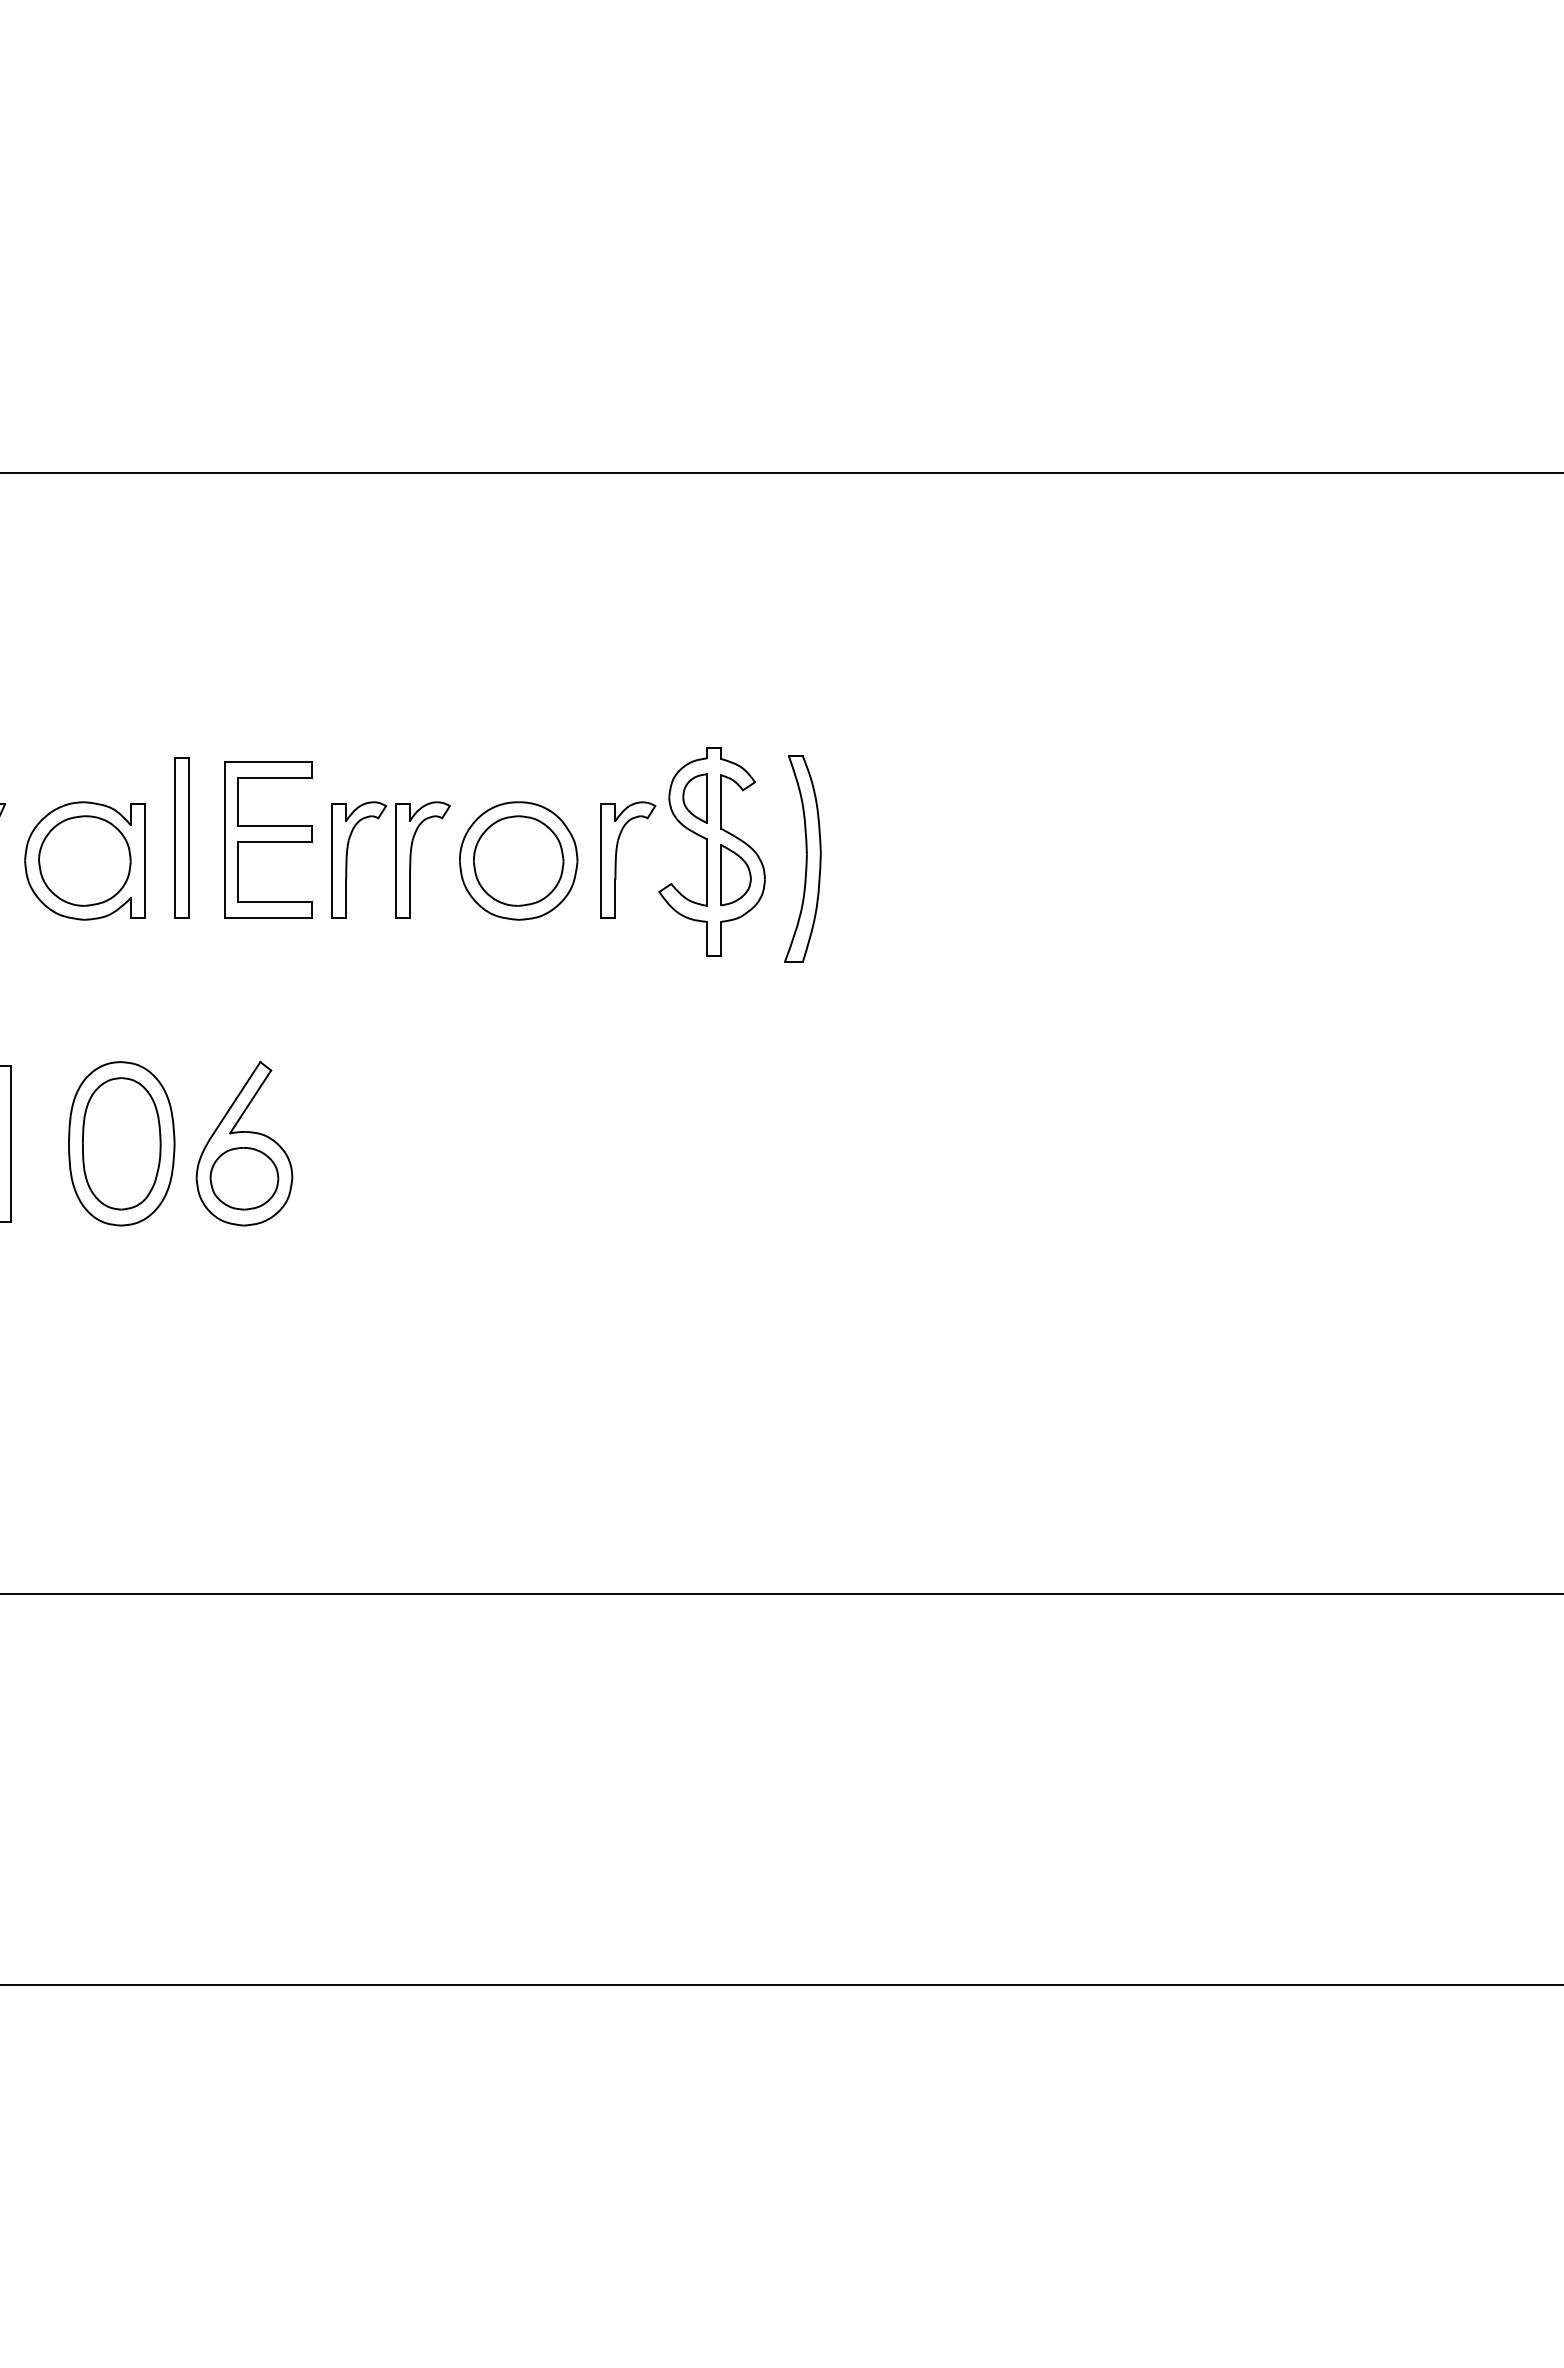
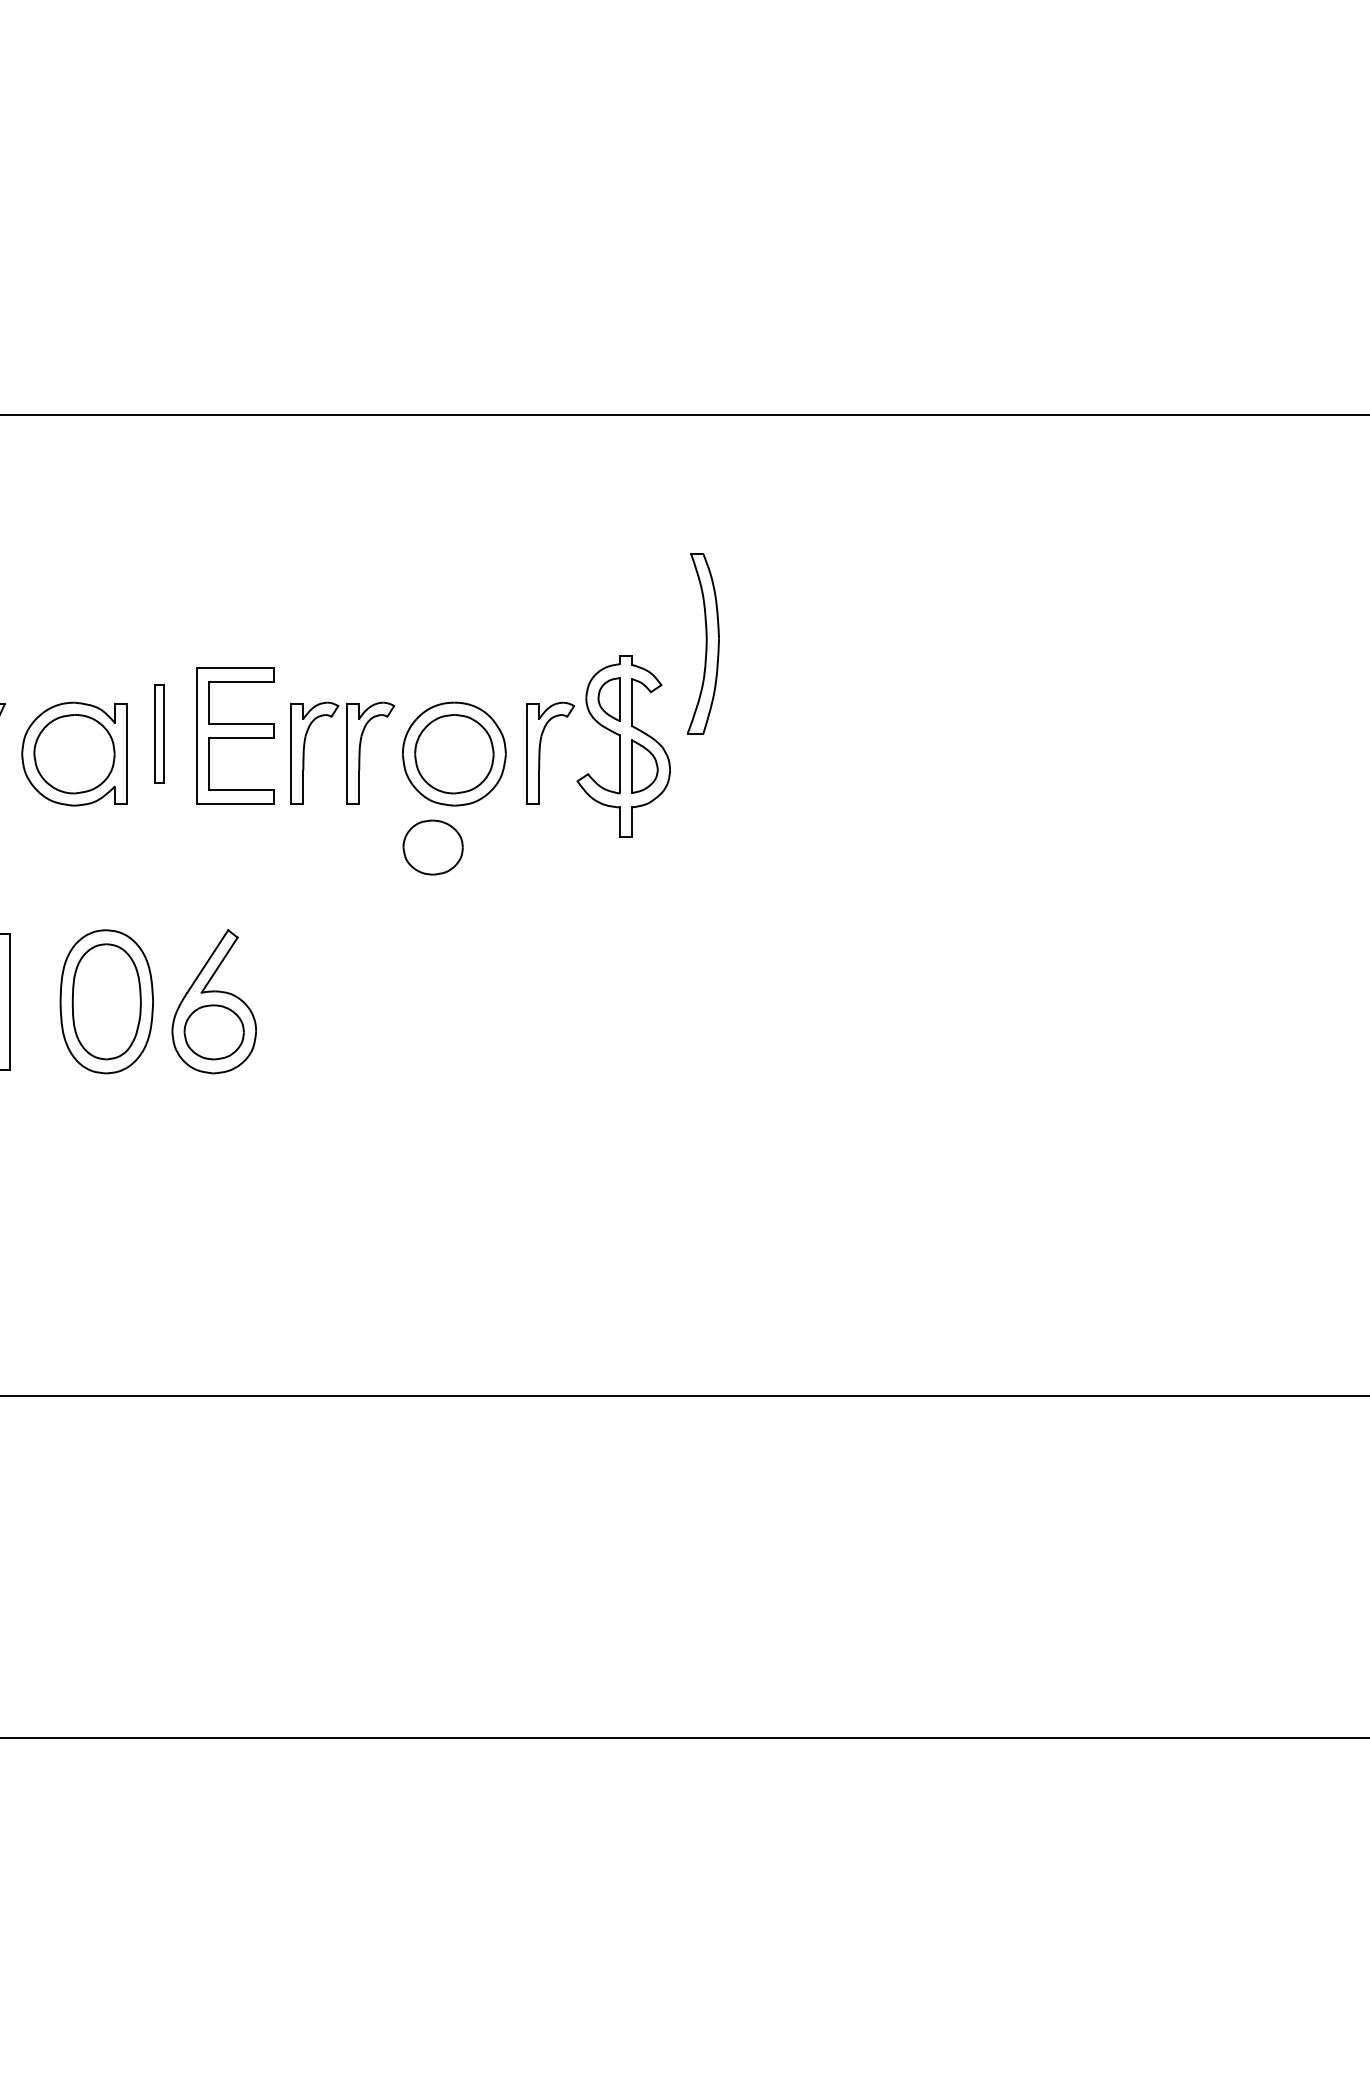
part: (181, 837) -> (159, 733), size x0.7
part: (802, 858) -> (702, 643), moved
part: (494, 967) -> (433, 847), added

